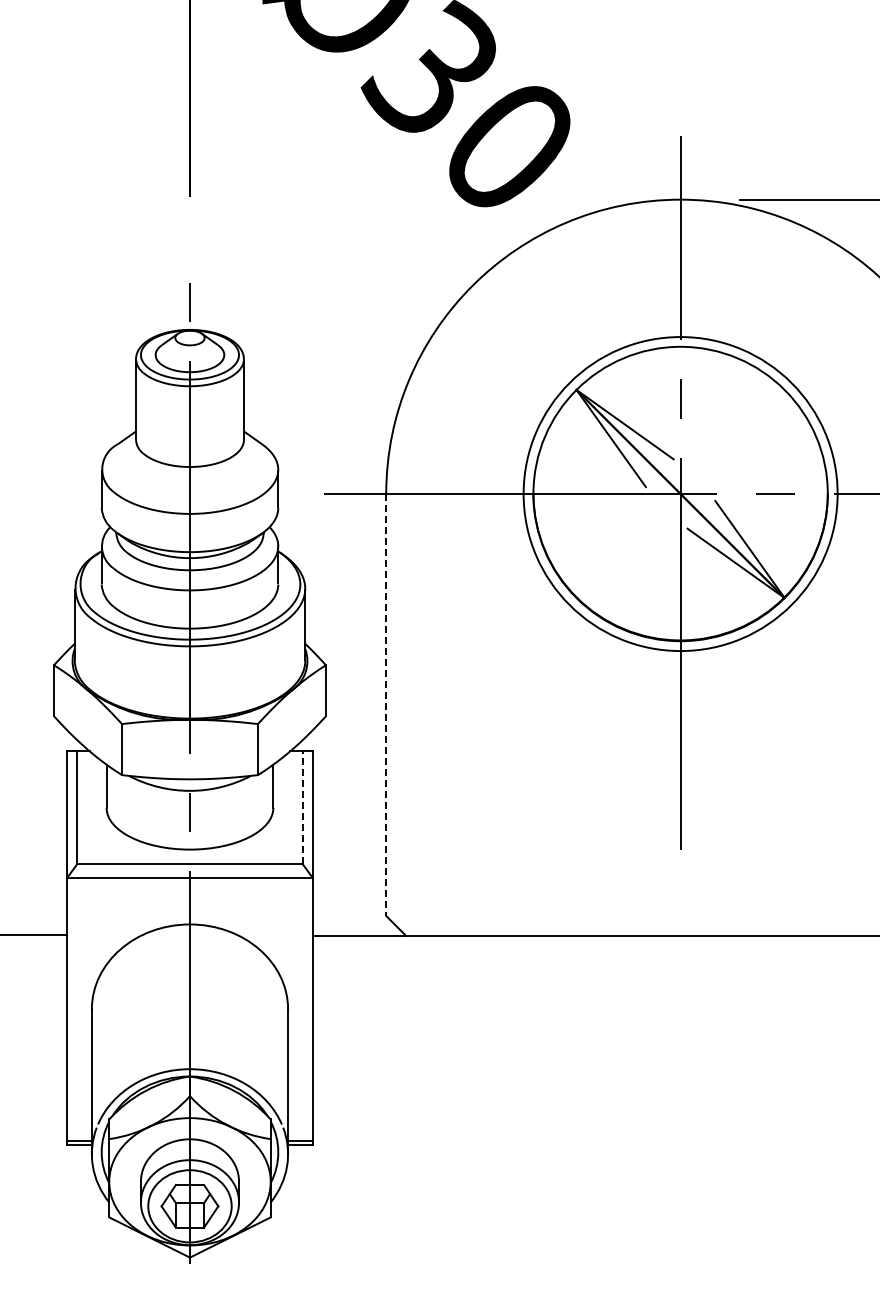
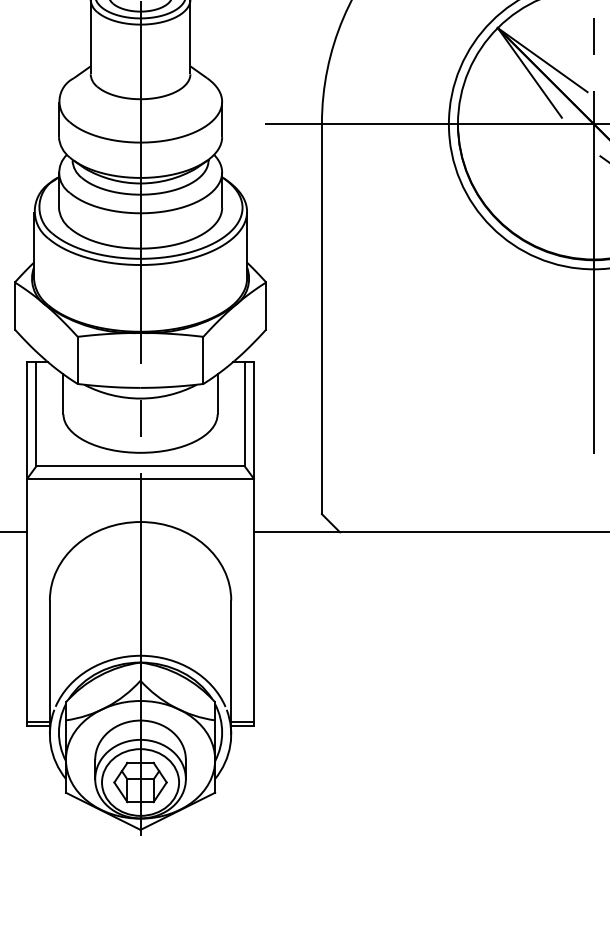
line: (386, 705) -> (322, 319), dashed -> solid
line: (302, 807) -> (244, 413), dashed -> solid

